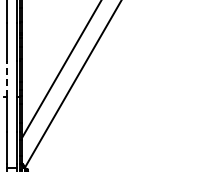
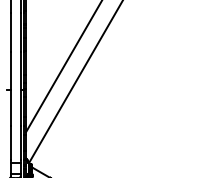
line: (7, 78) -> (11, 70), dashed -> solid

